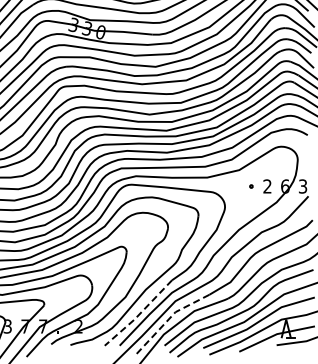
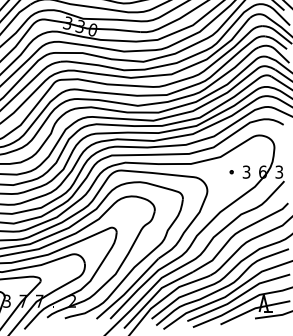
text: (267, 186) -> (246, 172), 2 -> 3
line: (139, 314) -> (128, 290), dashed -> solid
line: (168, 320) -> (155, 295), dashed -> solid

